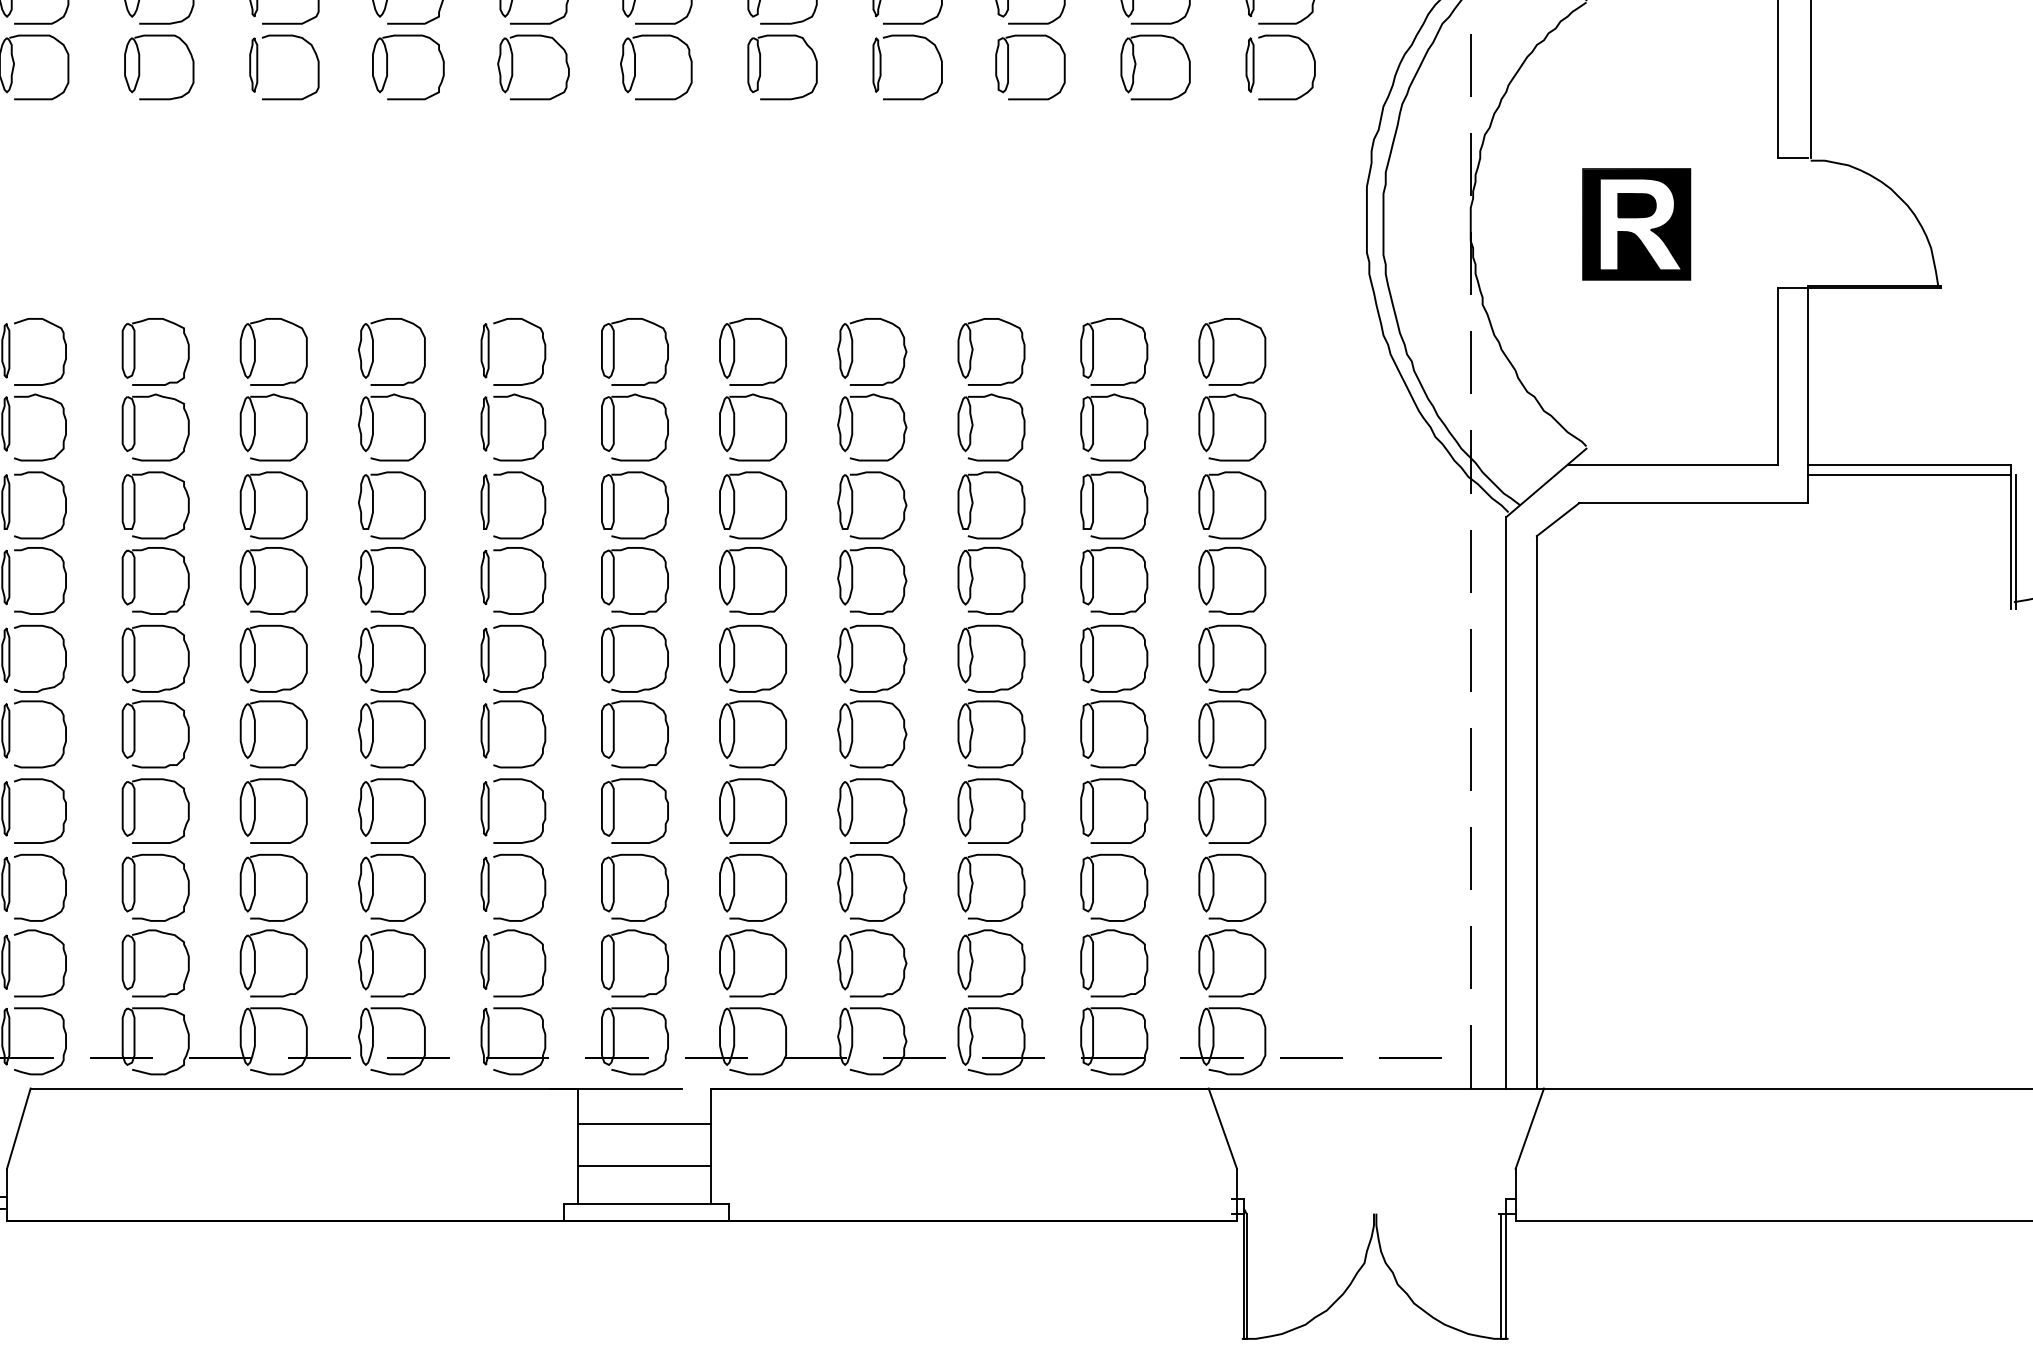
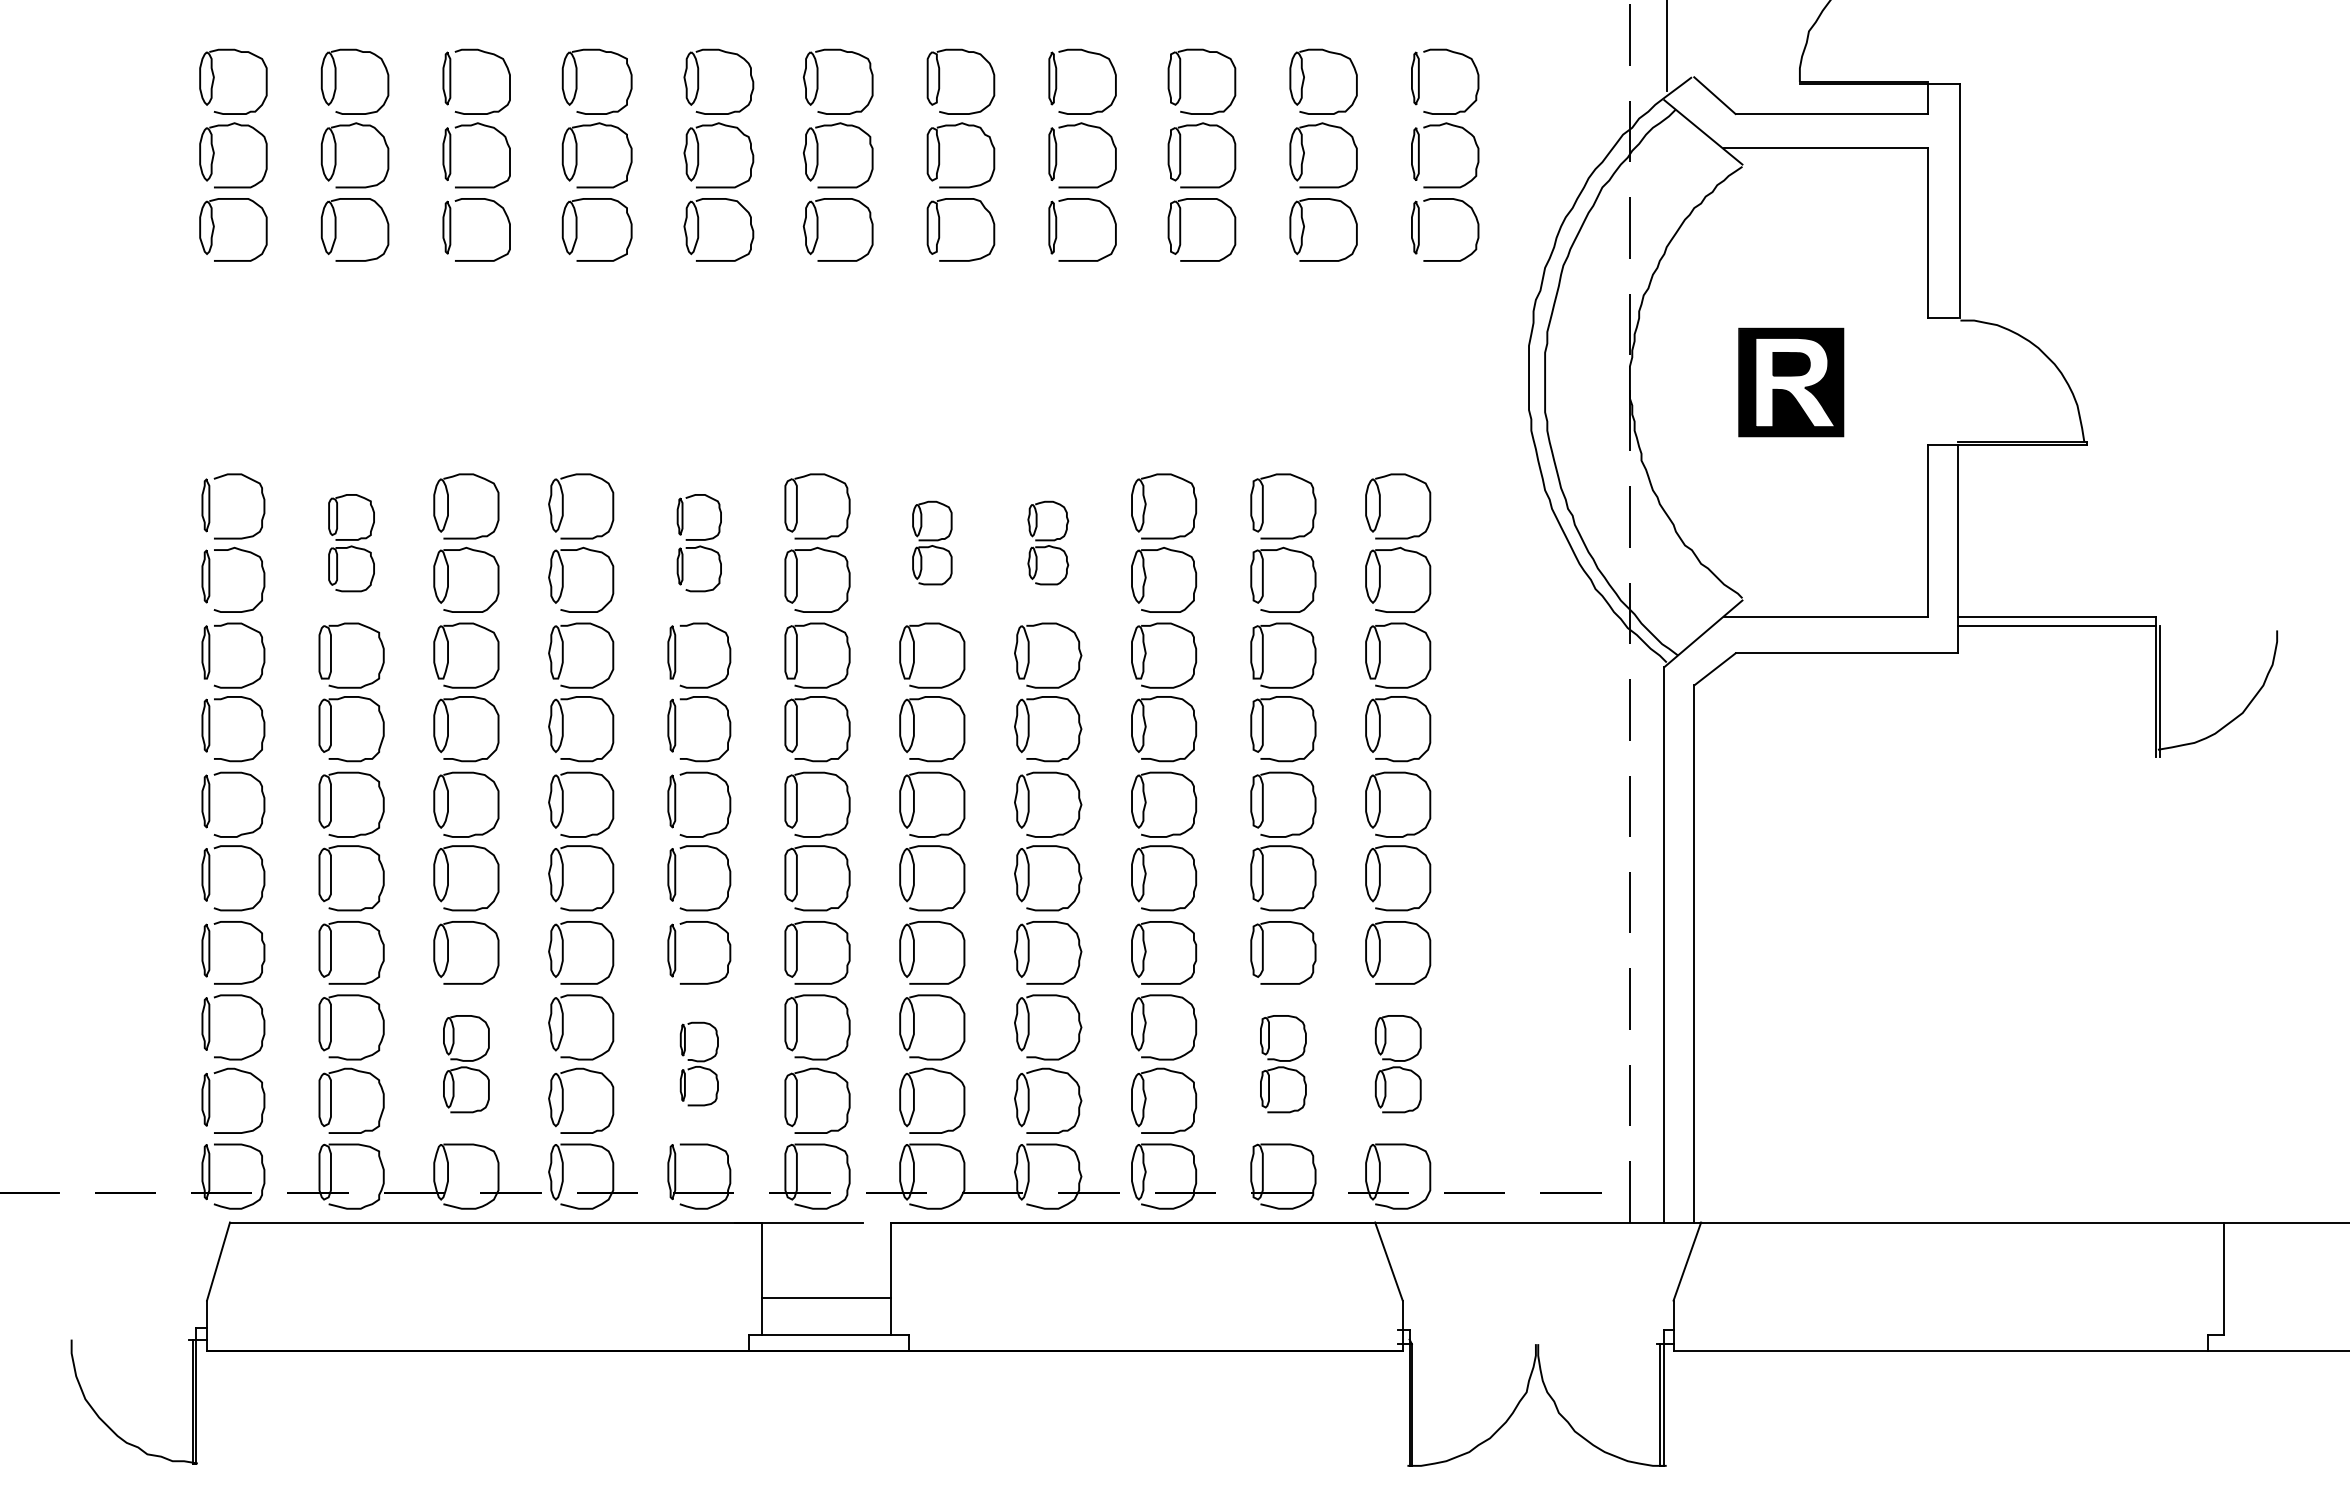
part: (155, 388) -> (351, 542), size x0.7
part: (513, 388) -> (699, 542), size x0.7
part: (753, 388) -> (932, 542), size x0.6
part: (872, 388) -> (1048, 542), size x0.6
part: (273, 924) -> (466, 1063), size x0.7
part: (513, 924) -> (699, 1063), size x0.6
part: (1114, 924) -> (1283, 1063), size x0.7
part: (1232, 924) -> (1398, 1063), size x0.7
line: (644, 1123) -> (826, 1256), removed

